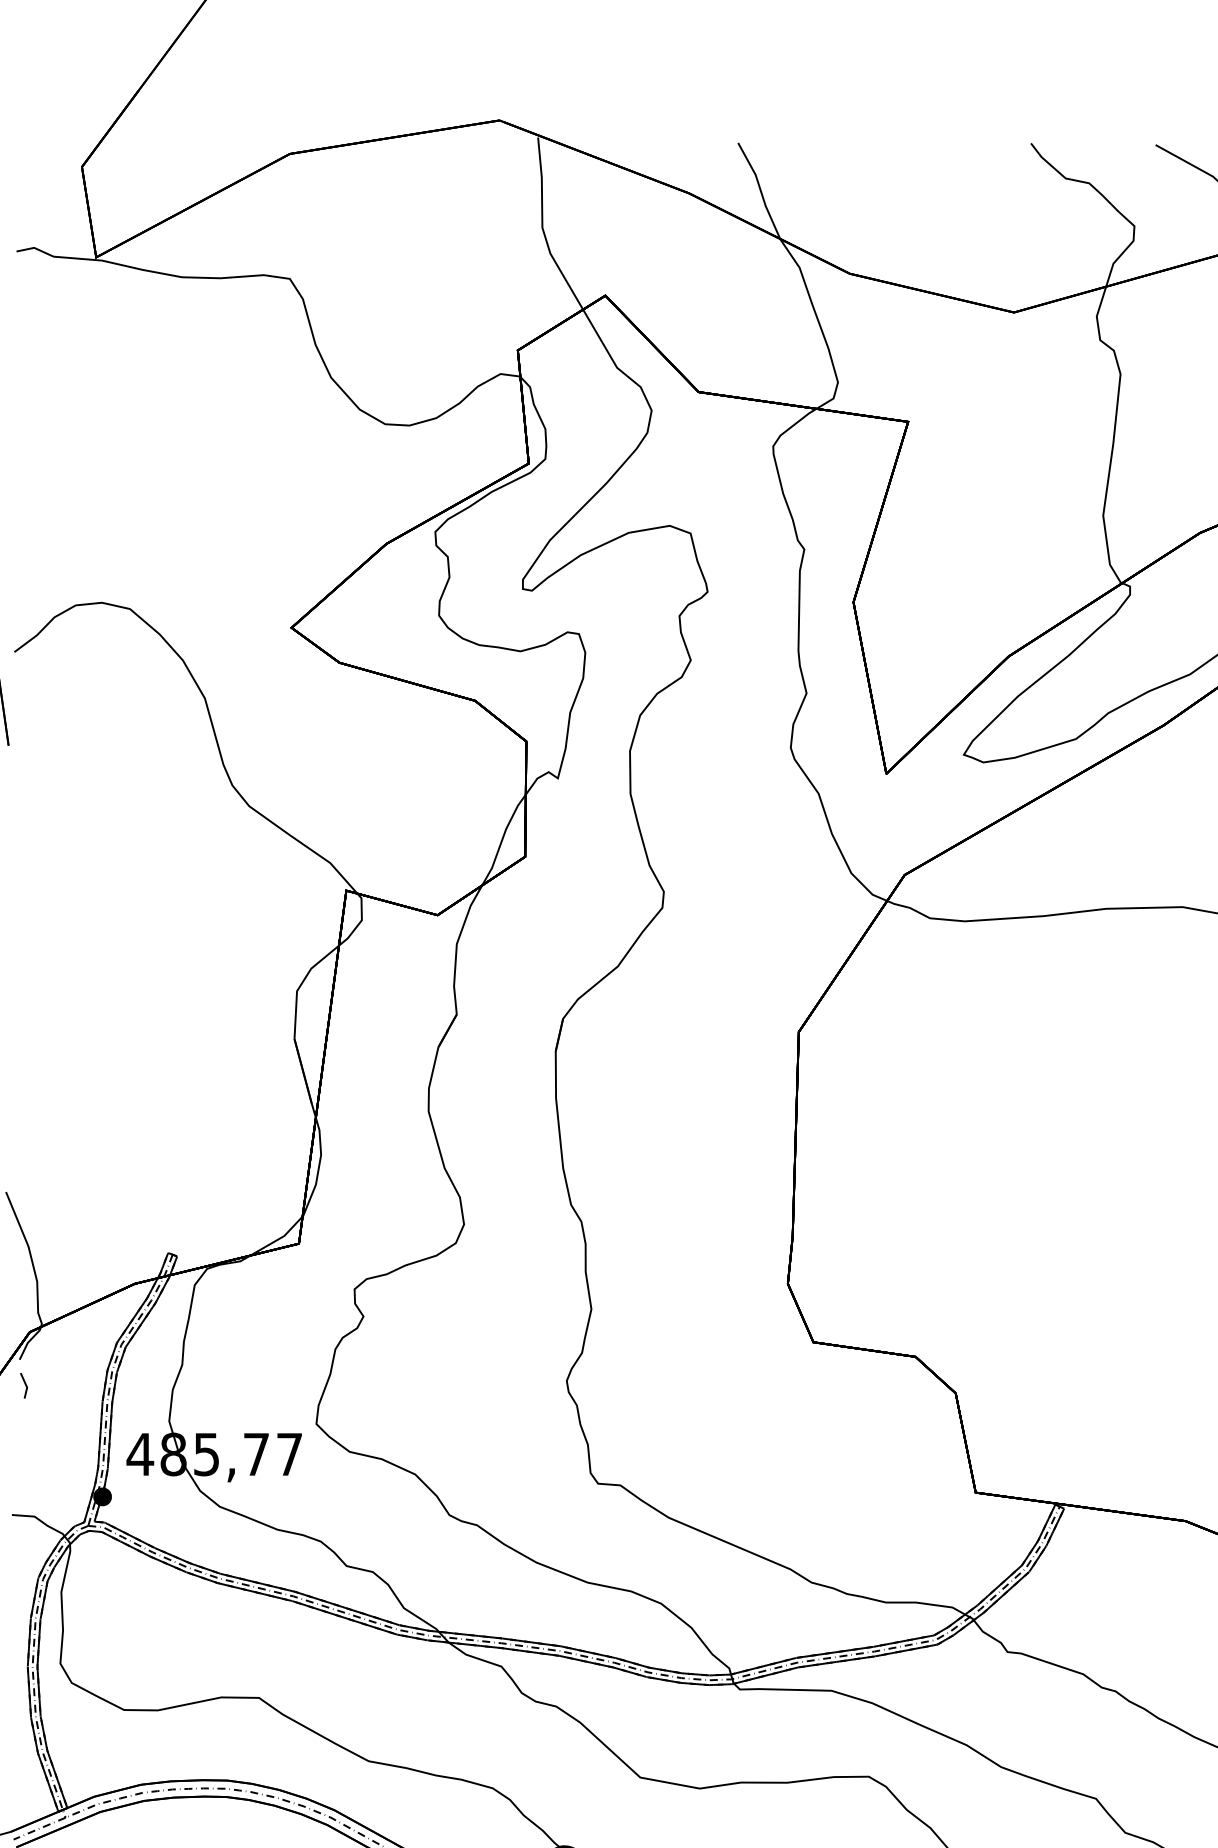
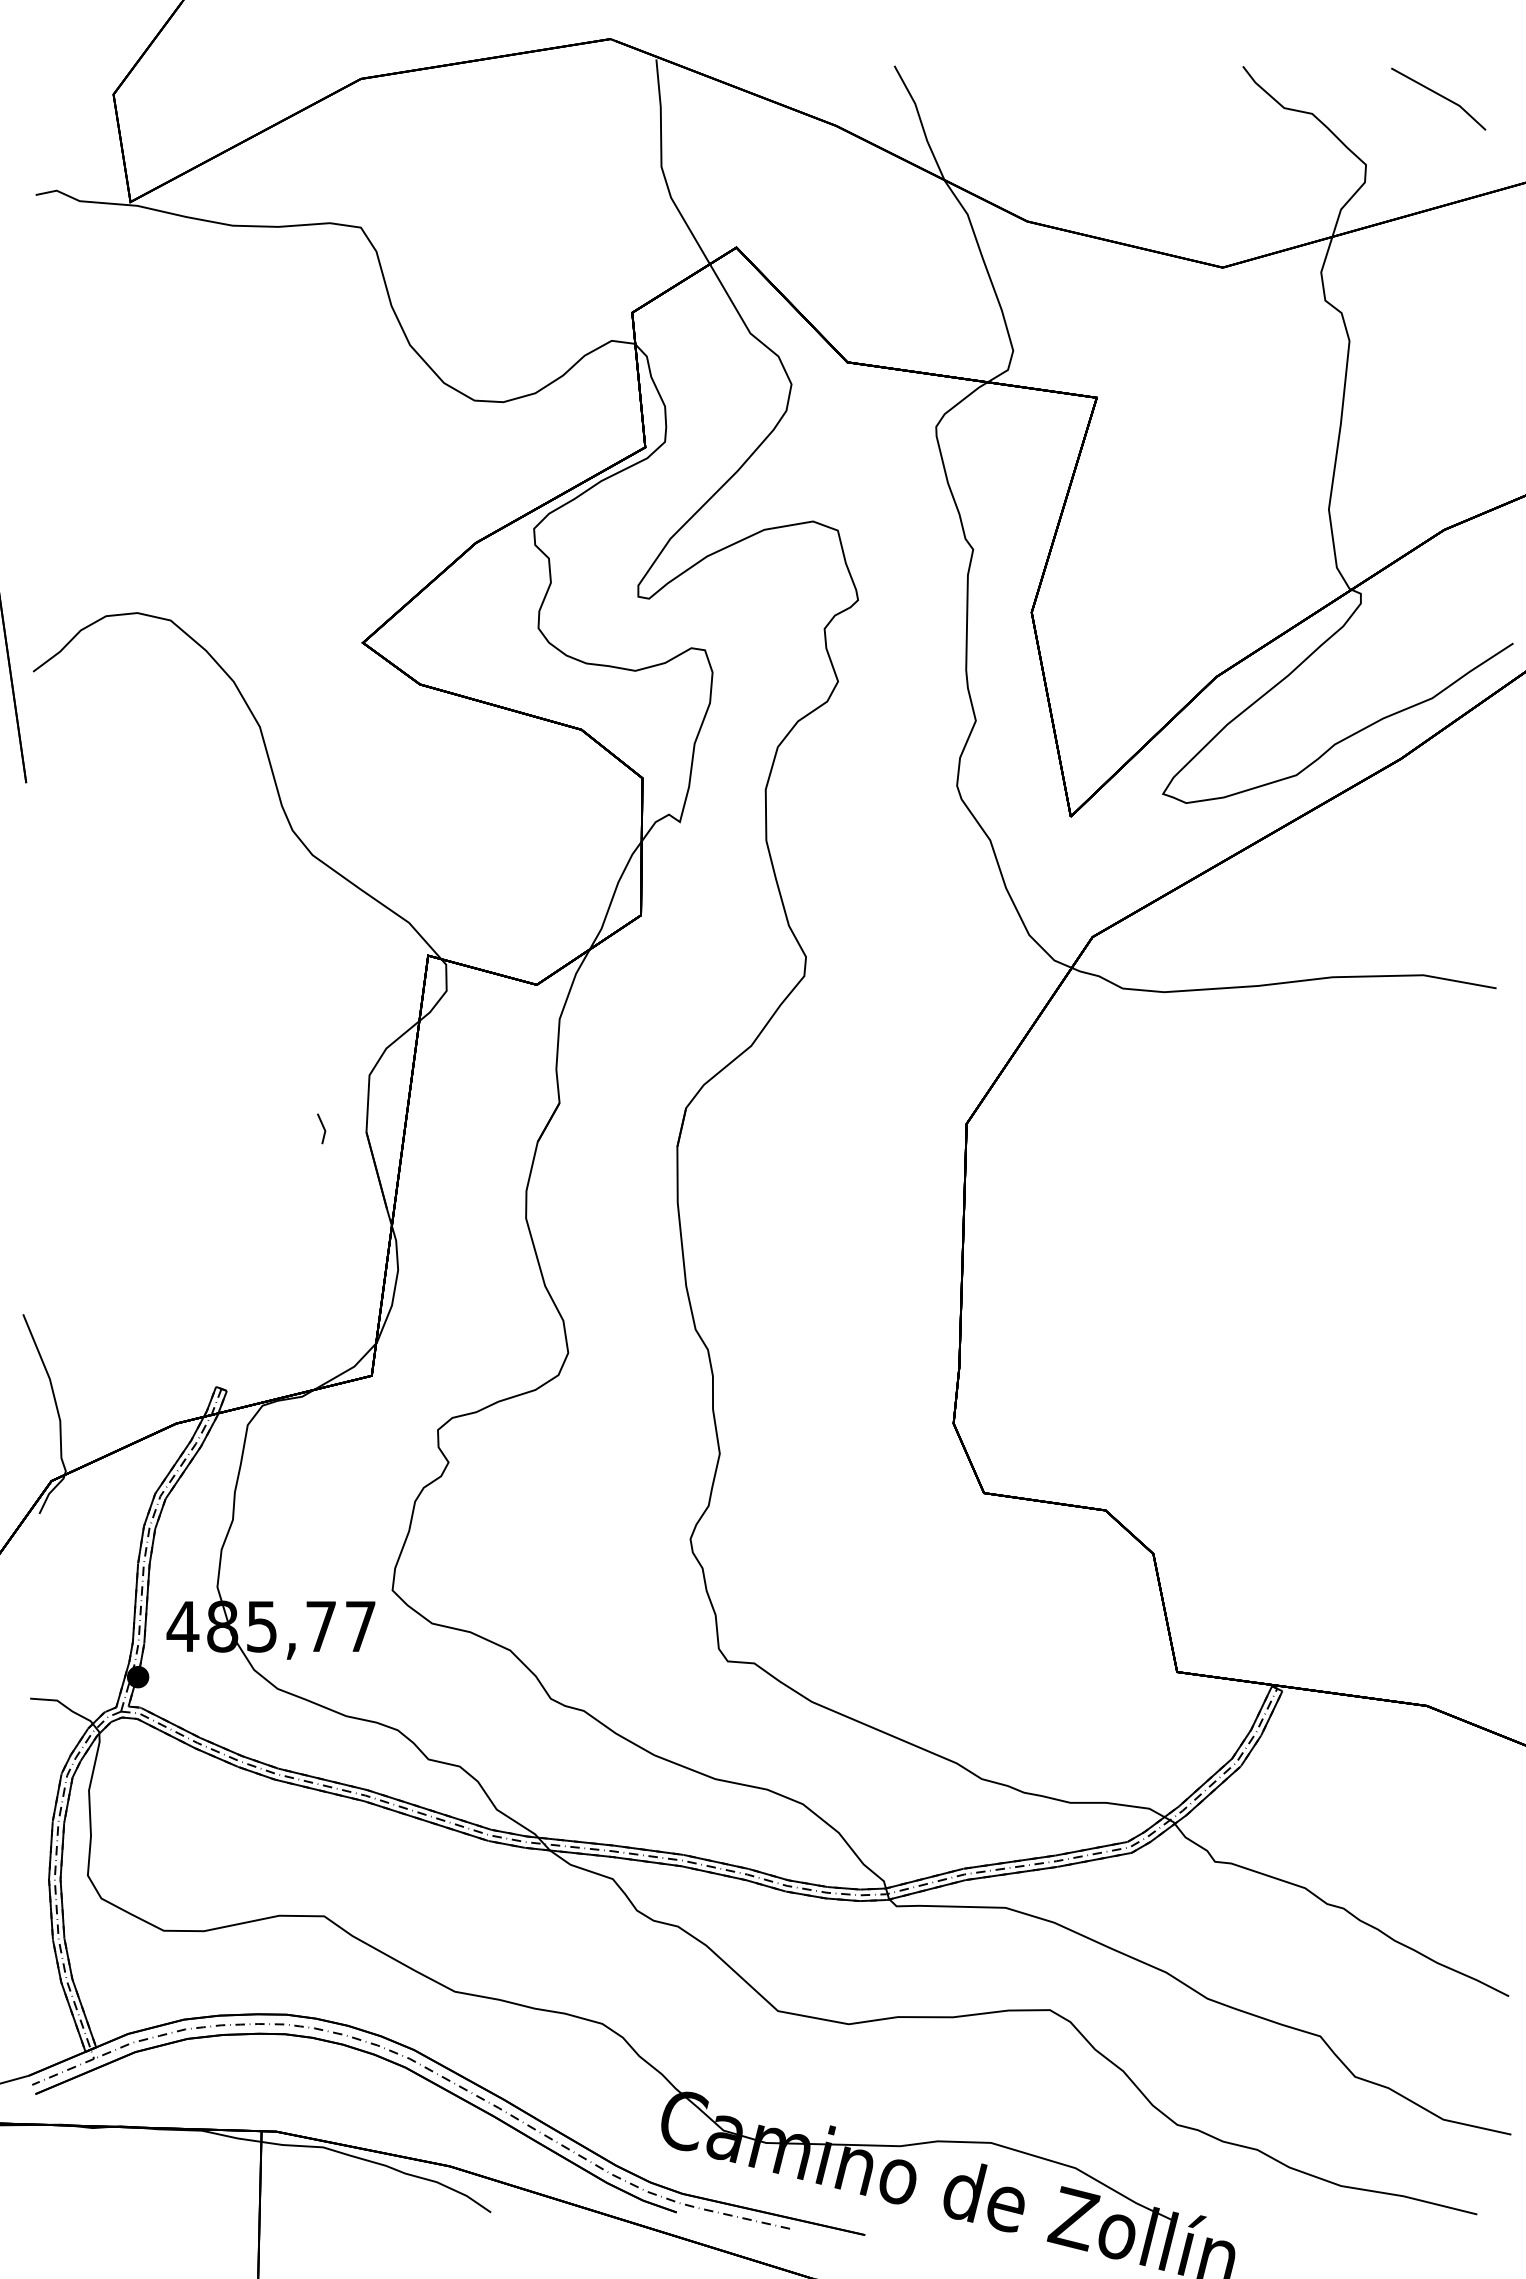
line: (24, 1384) -> (322, 1127), moved

